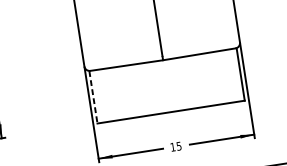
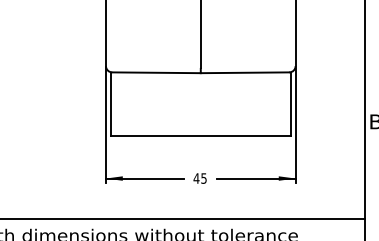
line: (93, 97) -> (111, 104), dashed -> solid
text: (172, 147) -> (196, 178), 15 -> 45

